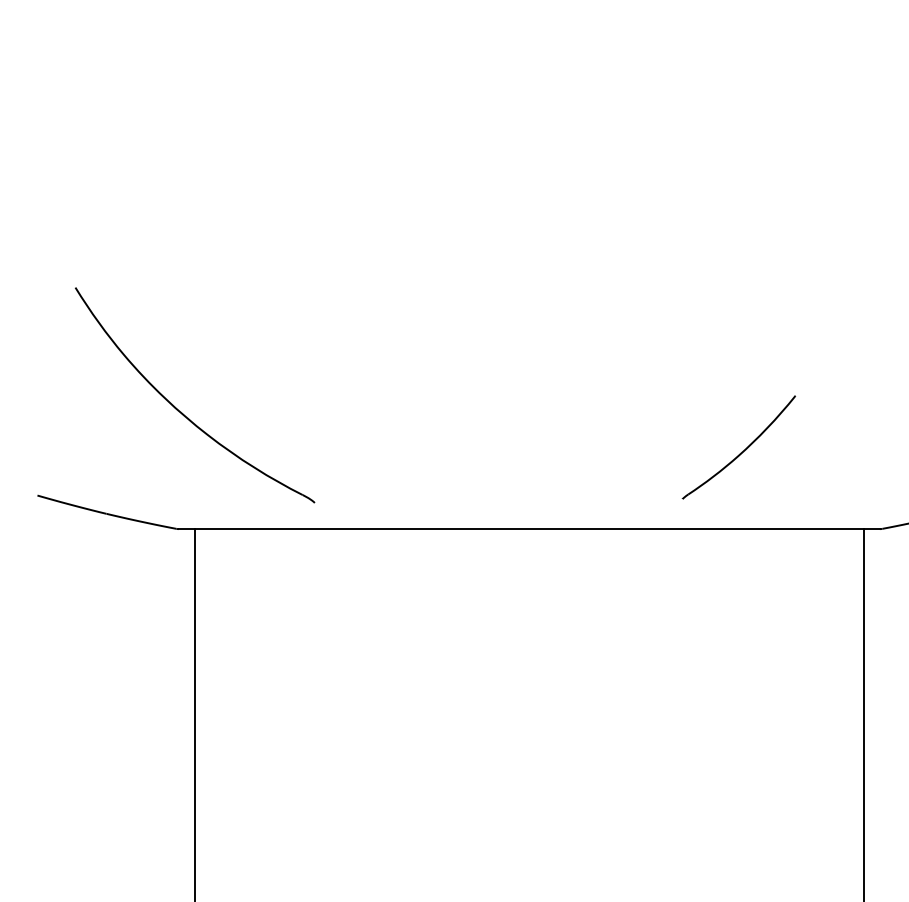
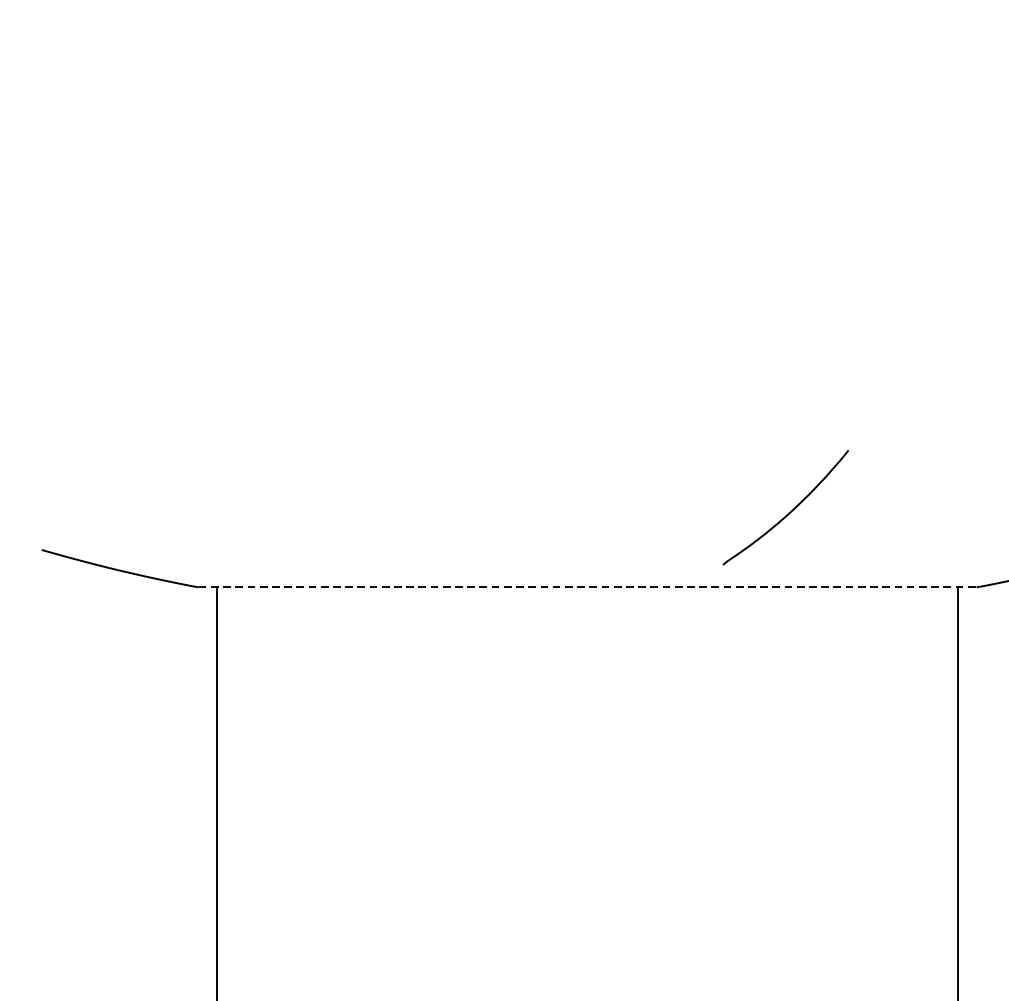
part: (181, 411) -> (201, 456), removed
part: (738, 447) -> (785, 507), moved
line: (529, 529) -> (587, 587), solid -> dashed

